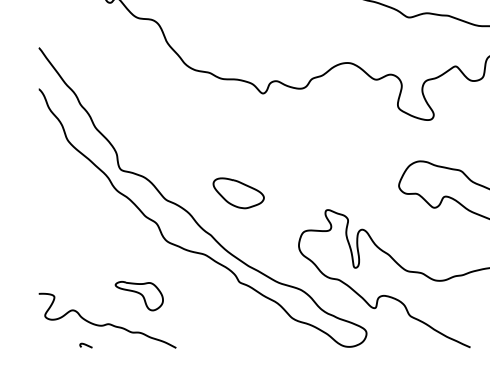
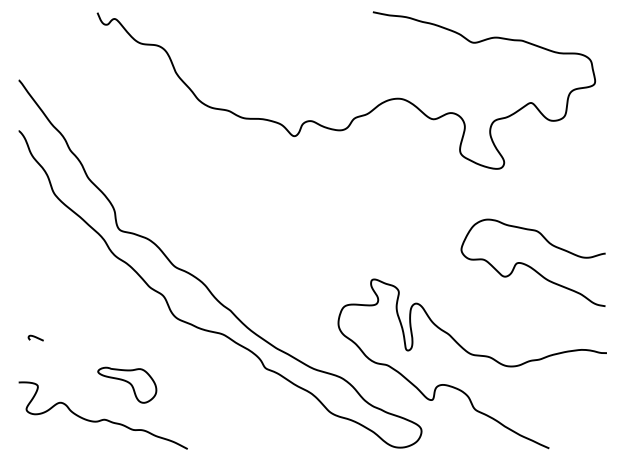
part: (238, 192) -> (264, 258), removed
part: (139, 295) -> (127, 384), moved
curve: (85, 345) -> (35, 337), moved

